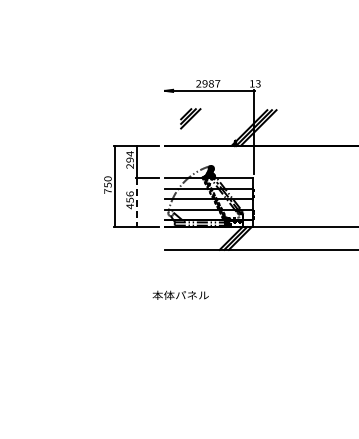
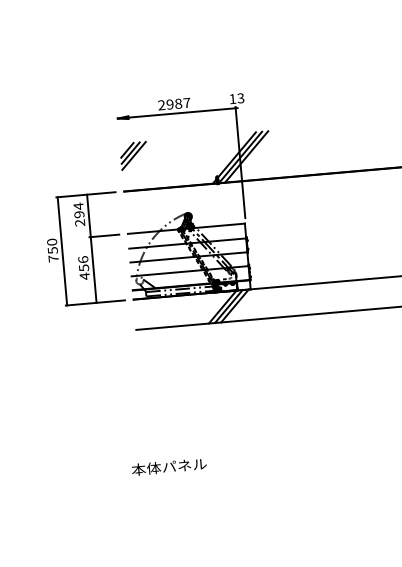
part: (190, 118) -> (133, 155), moved
line: (137, 202) -> (94, 270), dashed -> solid
text: (180, 294) -> (168, 465), moved

